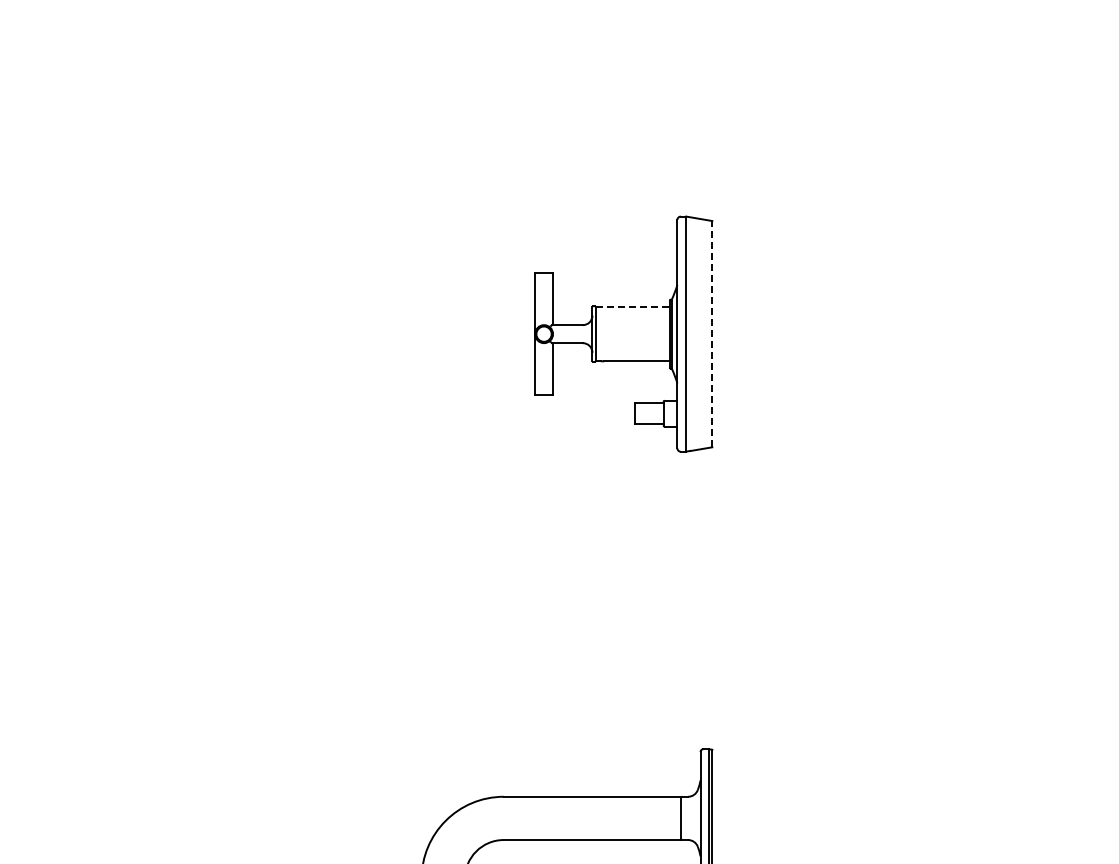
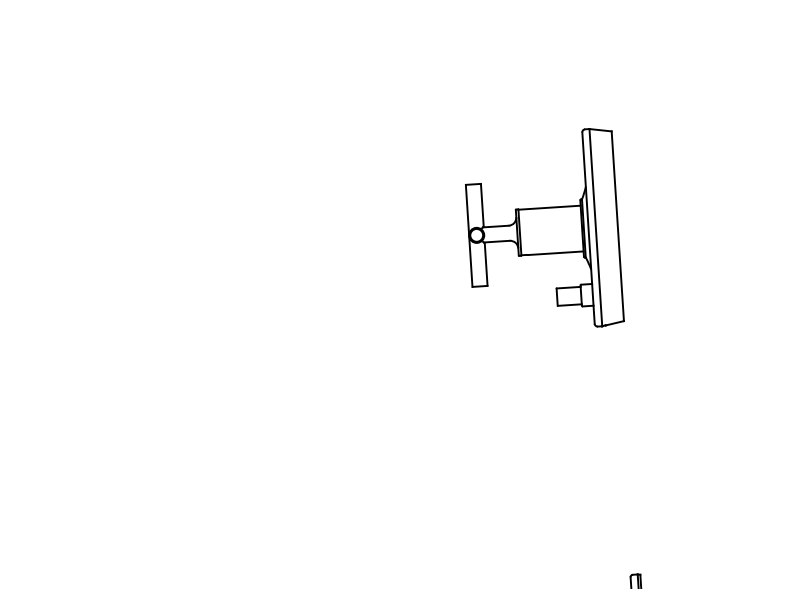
line: (633, 306) -> (550, 207), dashed -> solid
line: (712, 333) -> (617, 225), dashed -> solid

